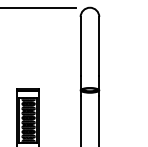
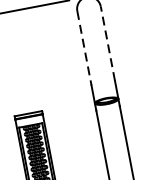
line: (80, 46) -> (84, 48), solid -> dashed
line: (99, 46) -> (108, 43), solid -> dashed

